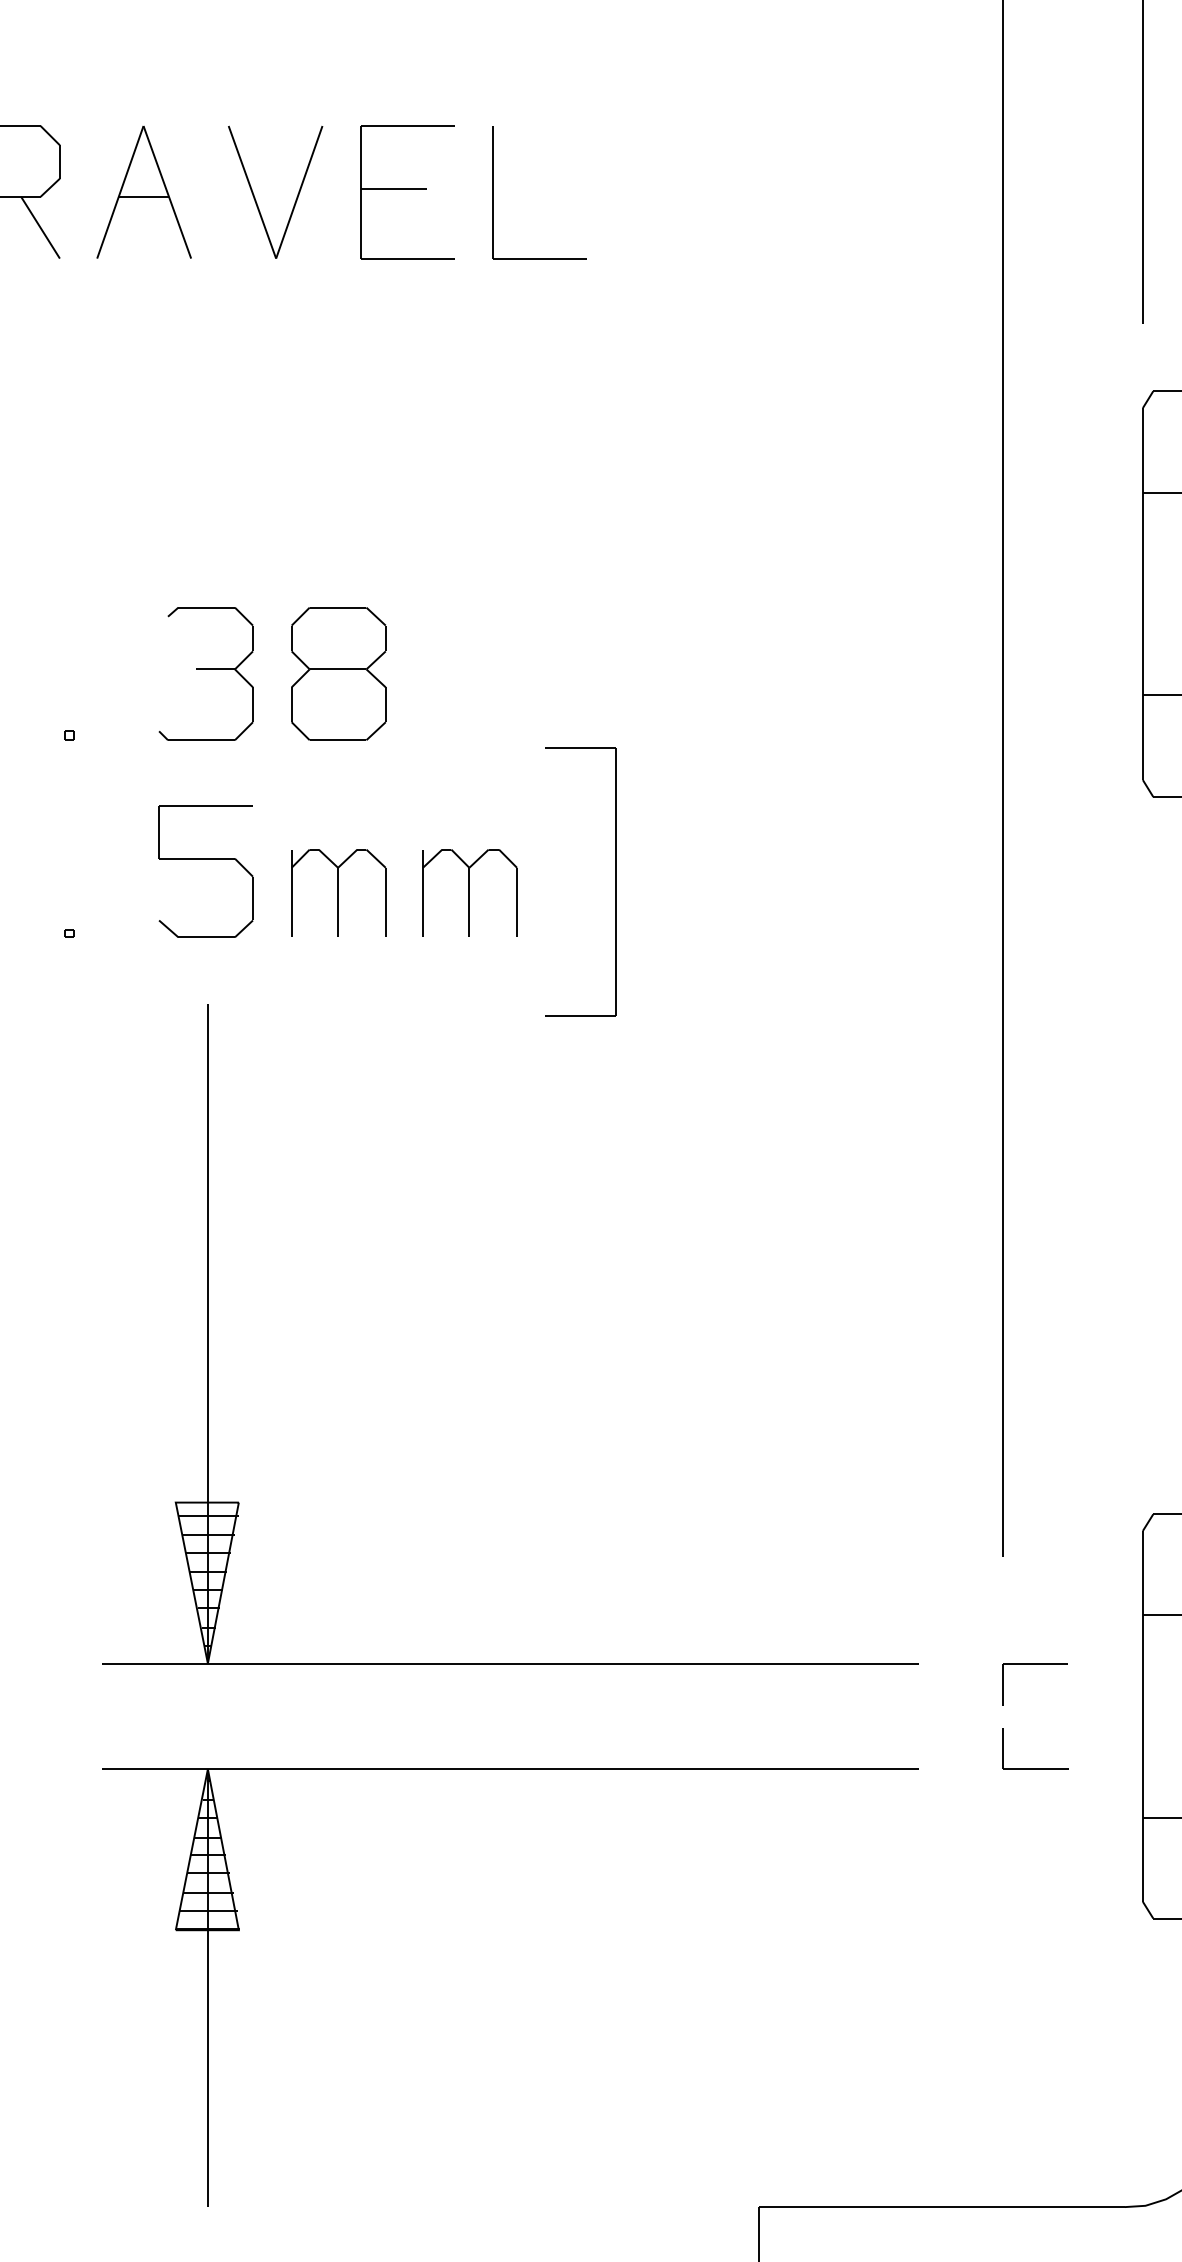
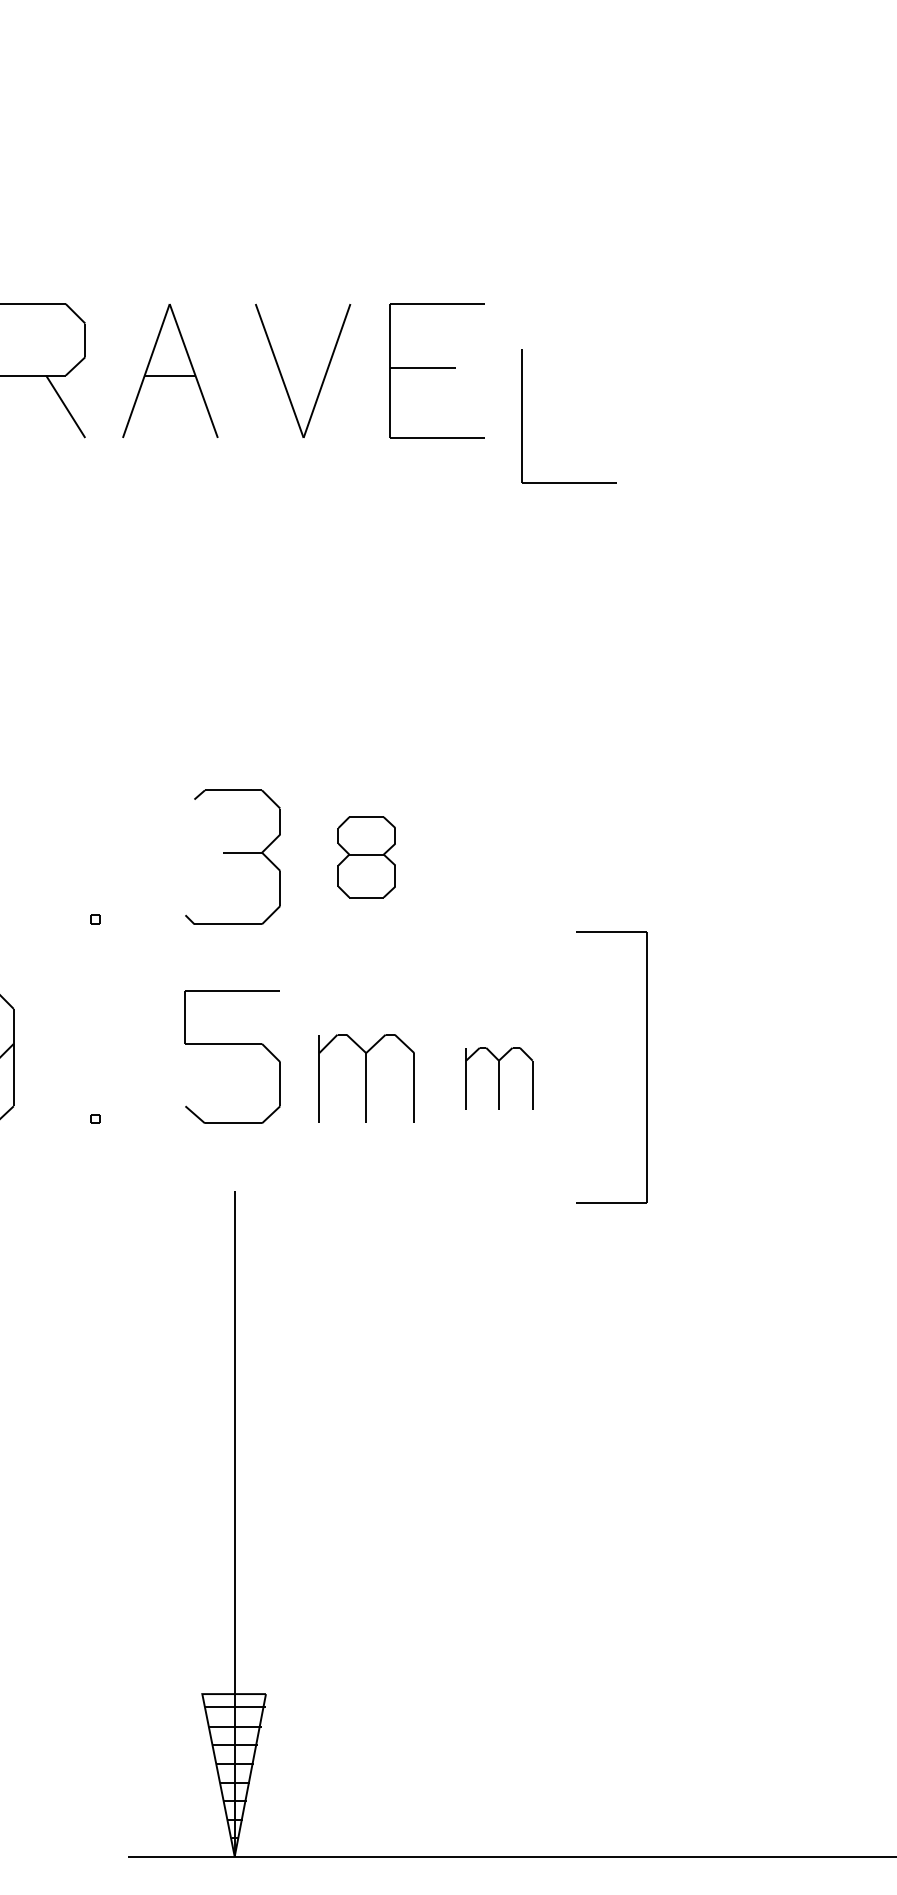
part: (493, 192) -> (523, 416), moved
part: (338, 673) -> (366, 856), size x0.6
part: (469, 892) -> (498, 1078), size x0.7

